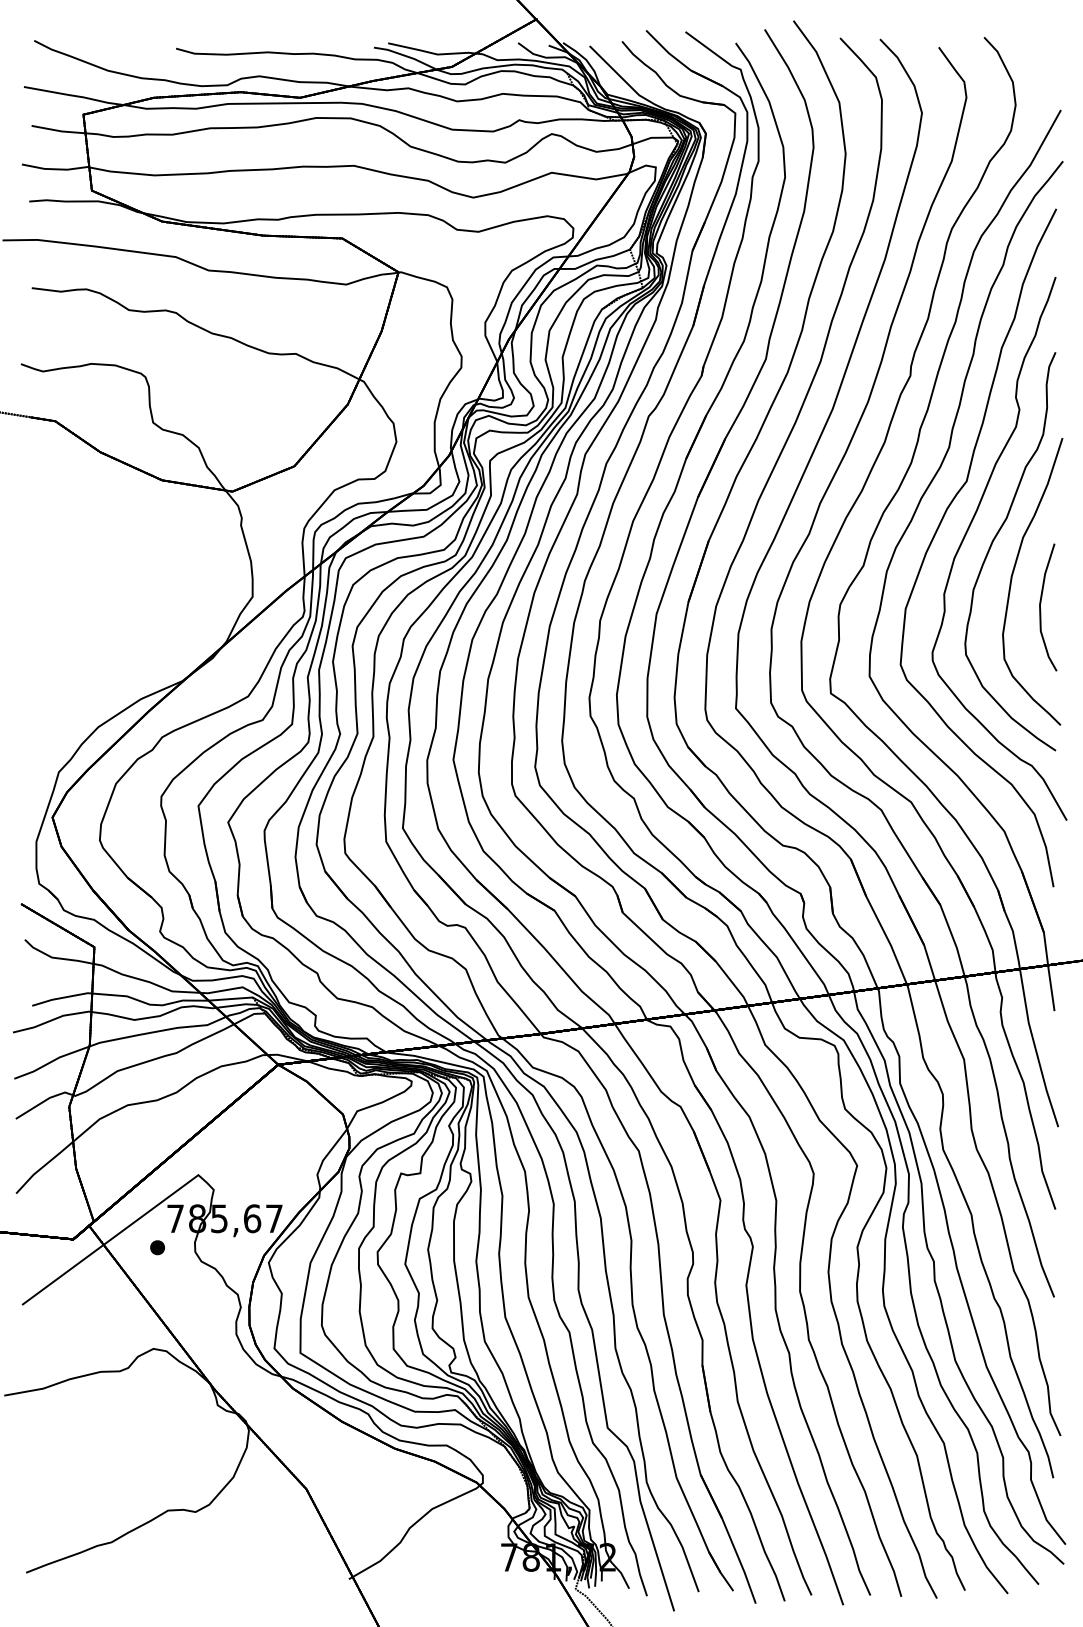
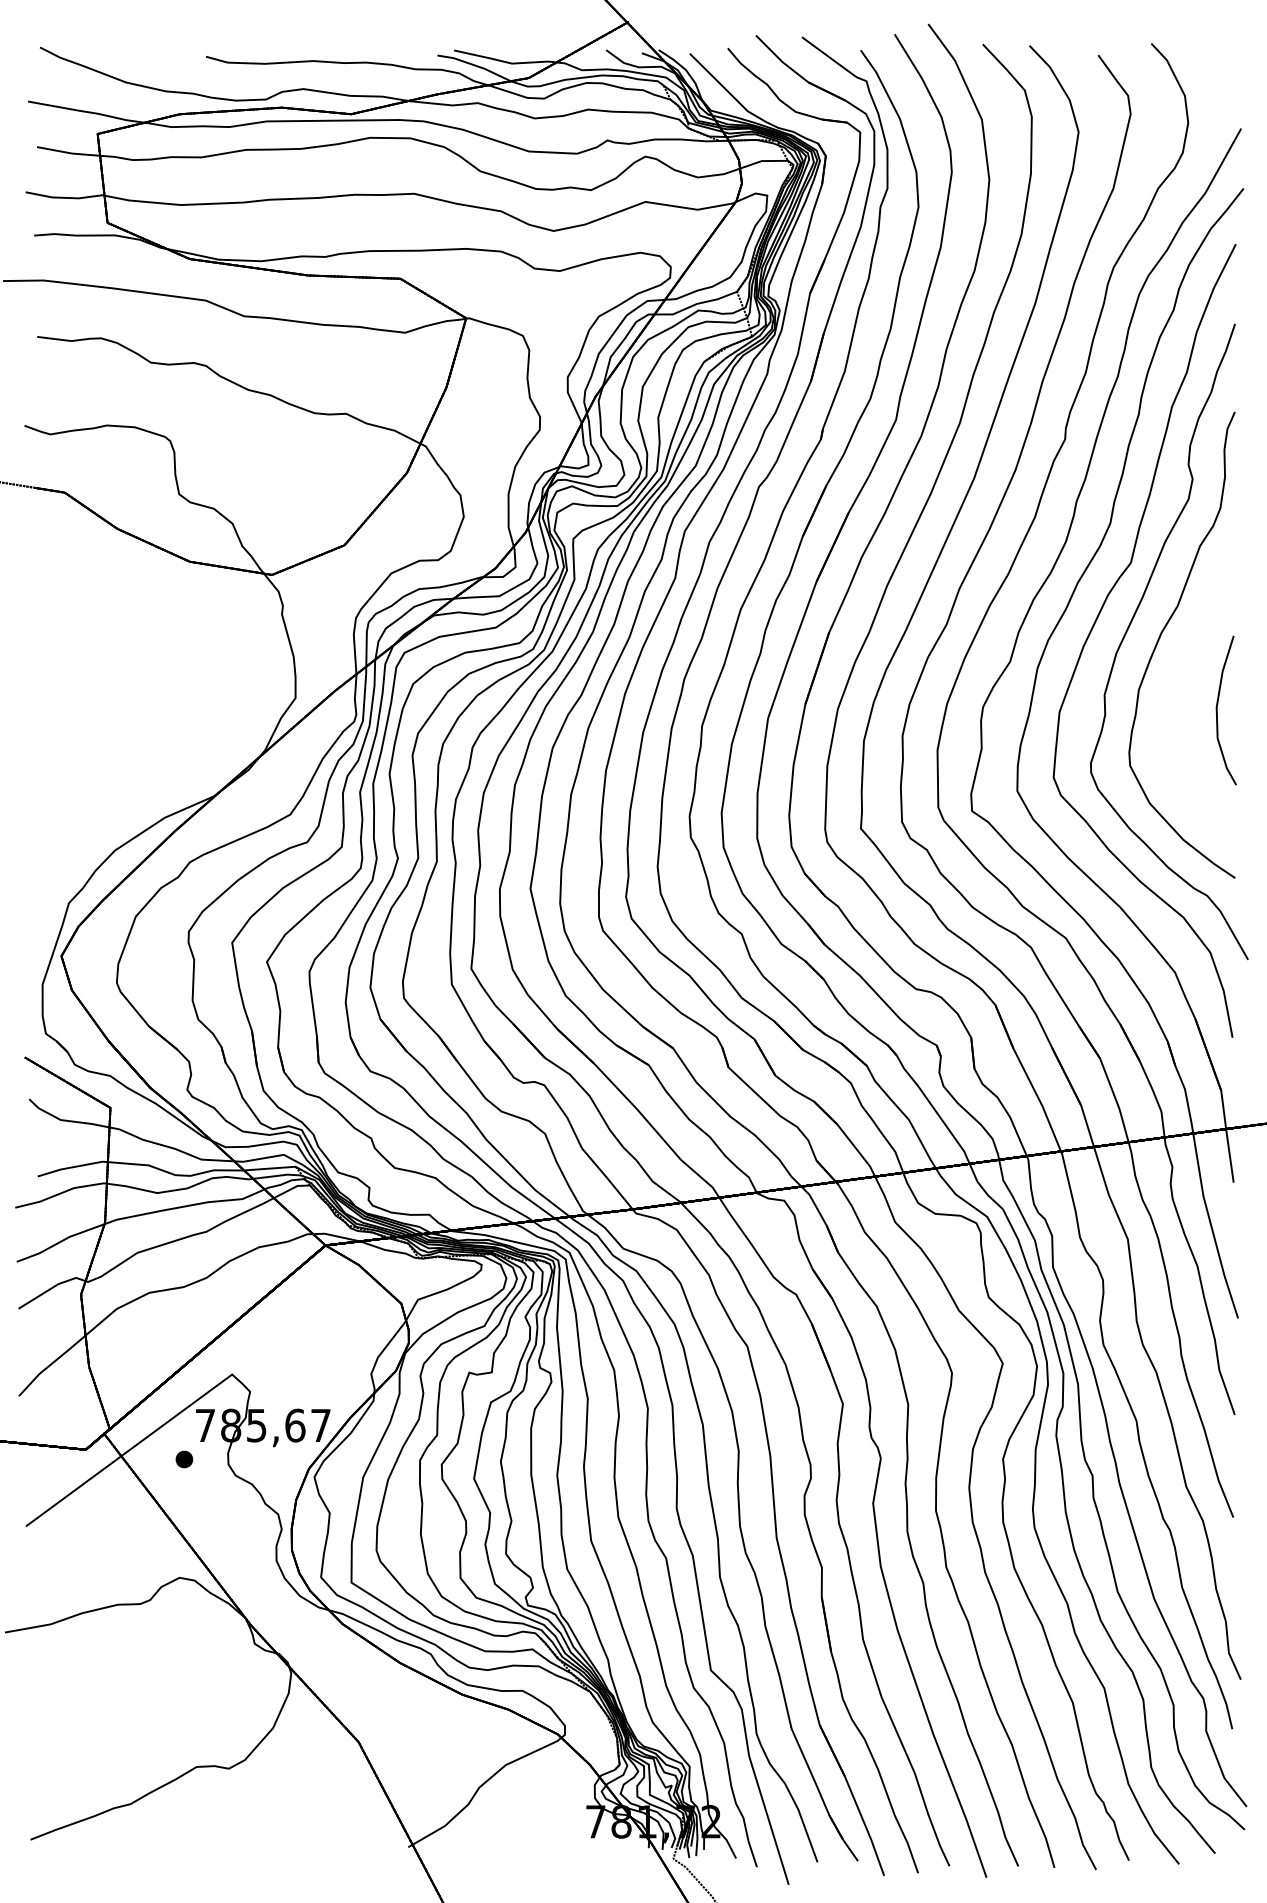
part: (1012, 578) -> (1184, 676), removed

